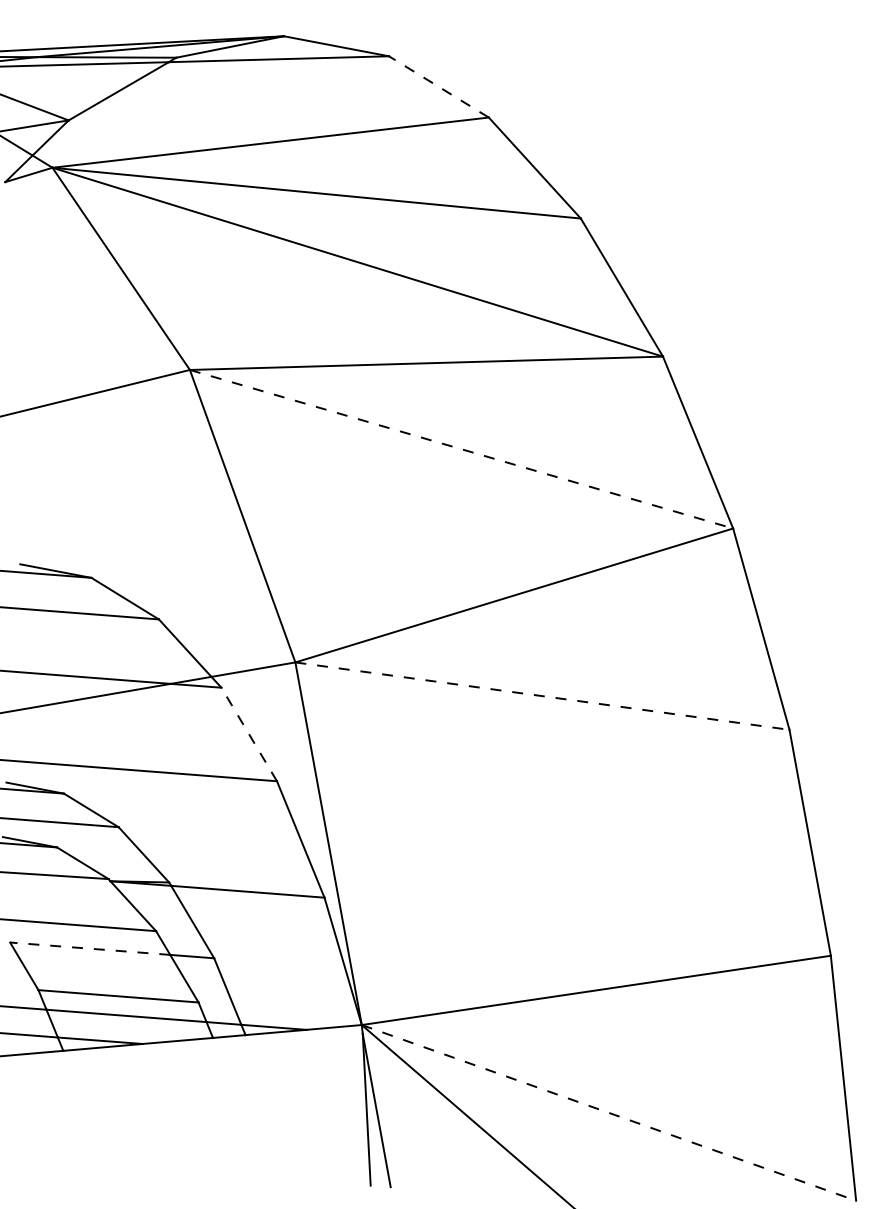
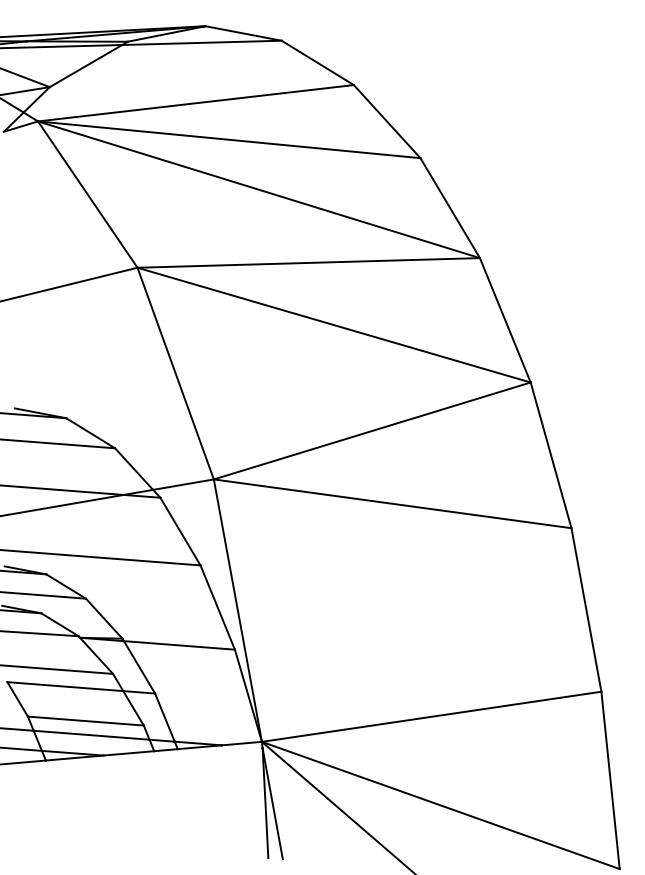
line: (438, 86) -> (317, 62), dashed -> solid
line: (462, 449) -> (334, 325), dashed -> solid
line: (543, 695) -> (393, 503), dashed -> solid
line: (249, 734) -> (180, 531), dashed -> solid
line: (89, 948) -> (64, 686), dashed -> solid
line: (608, 1112) -> (440, 805), dashed -> solid

